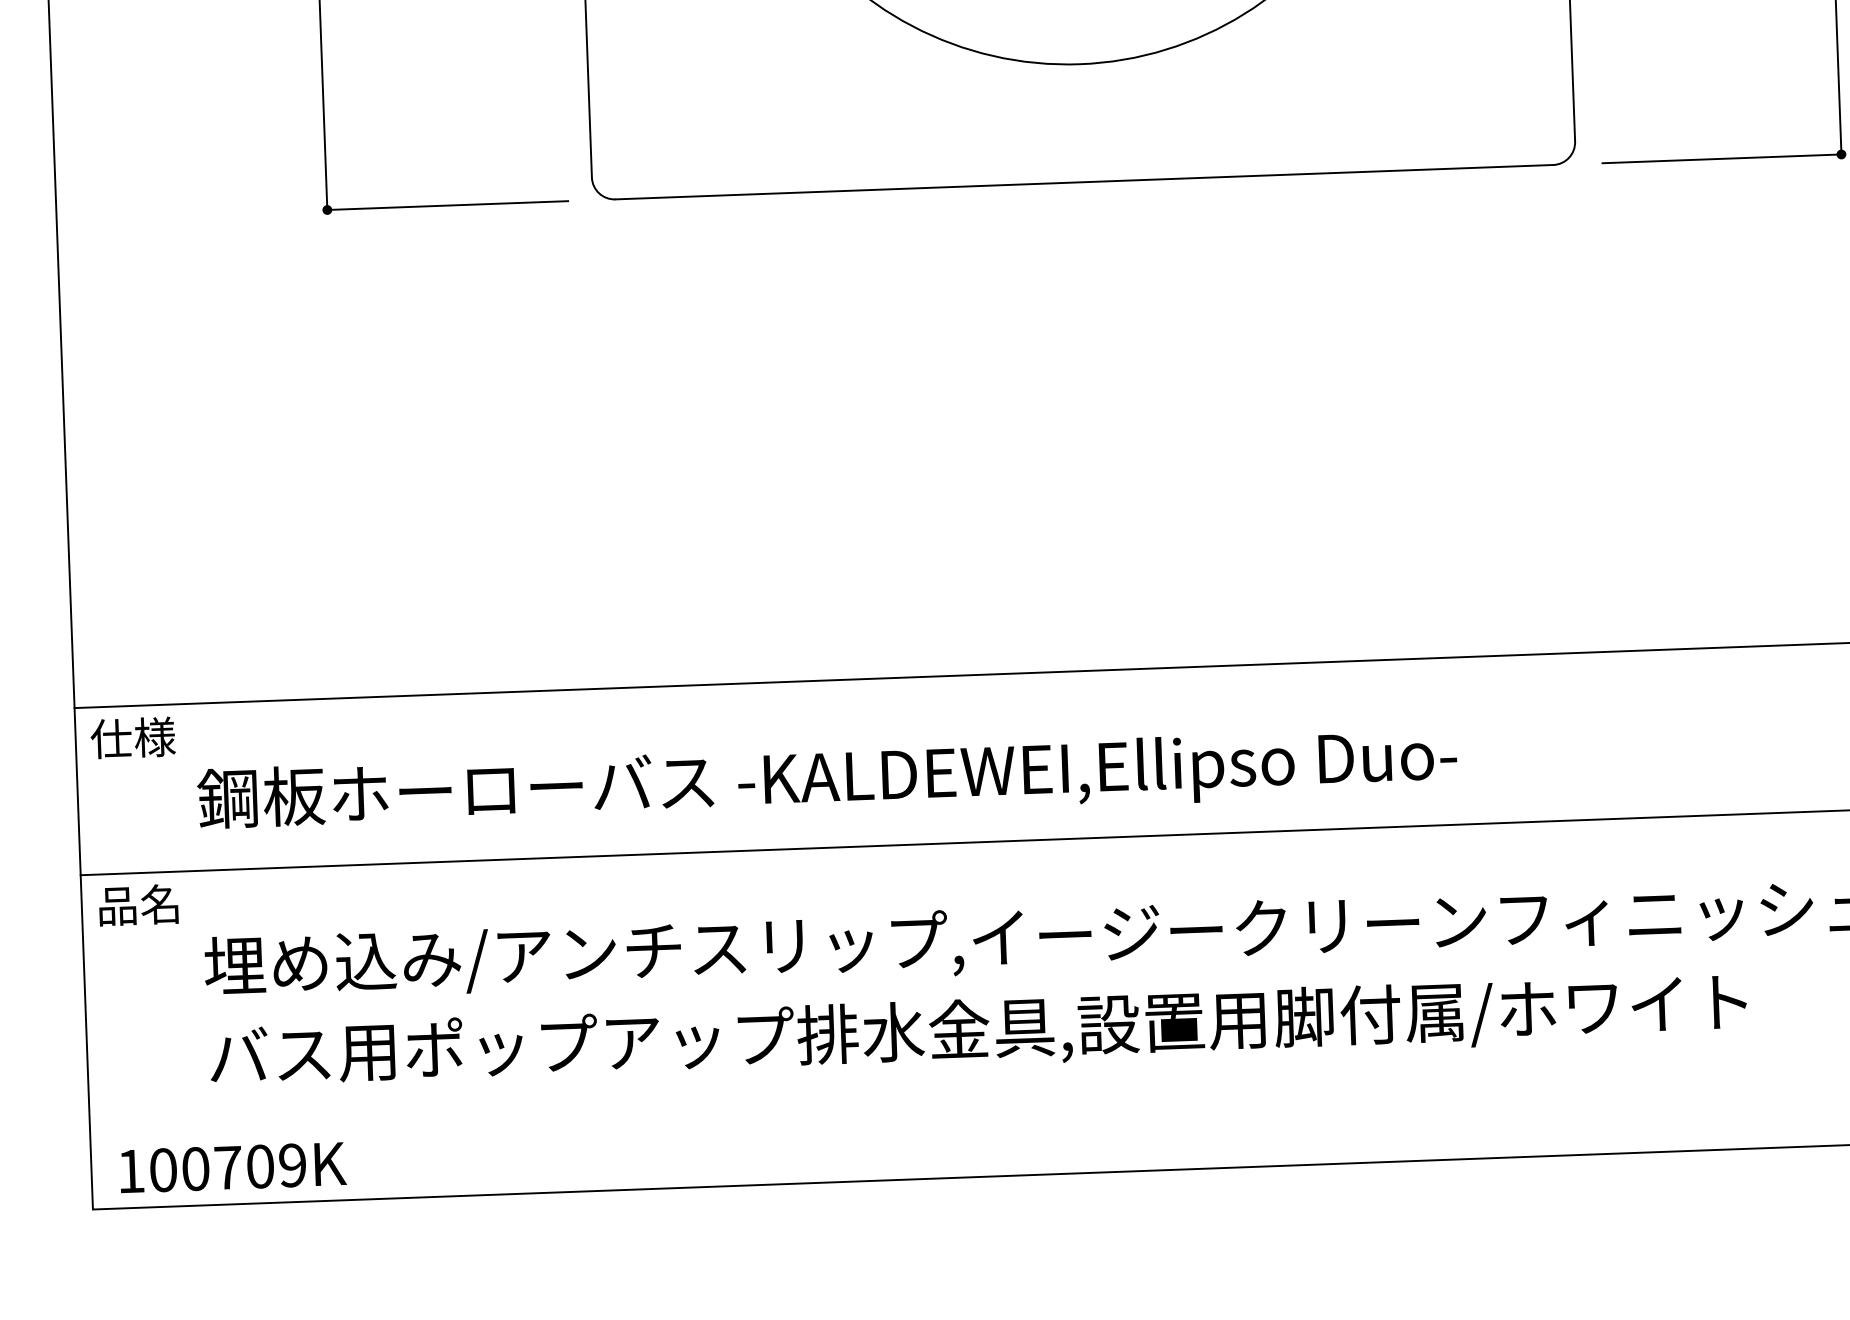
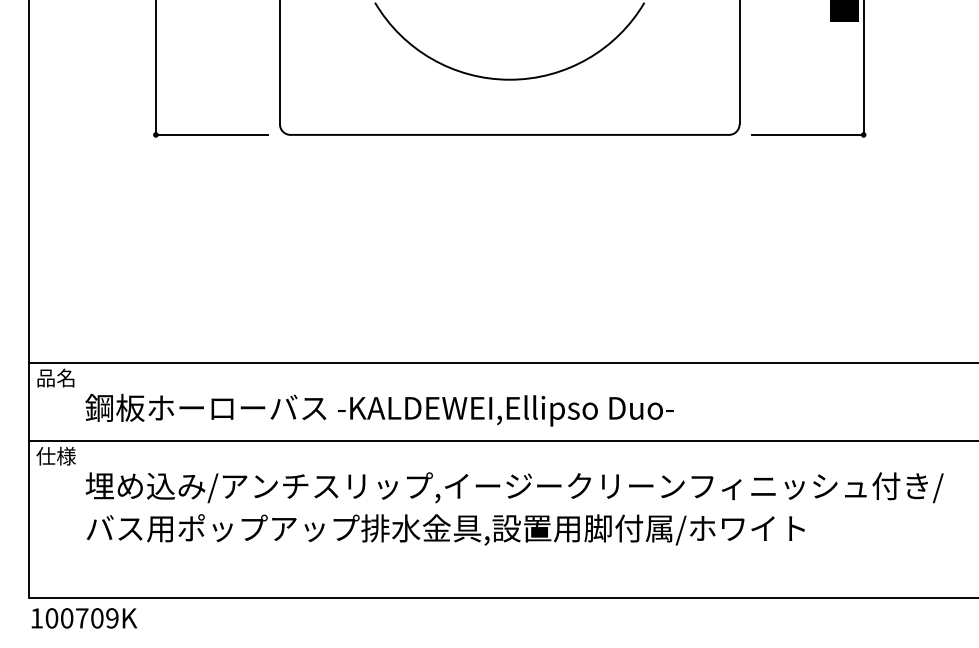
text: (131, 736) -> (55, 377), 仕様 -> 品名
text: (137, 903) -> (55, 455), 品名 -> 仕様
text: (233, 1167) -> (84, 618), moved

